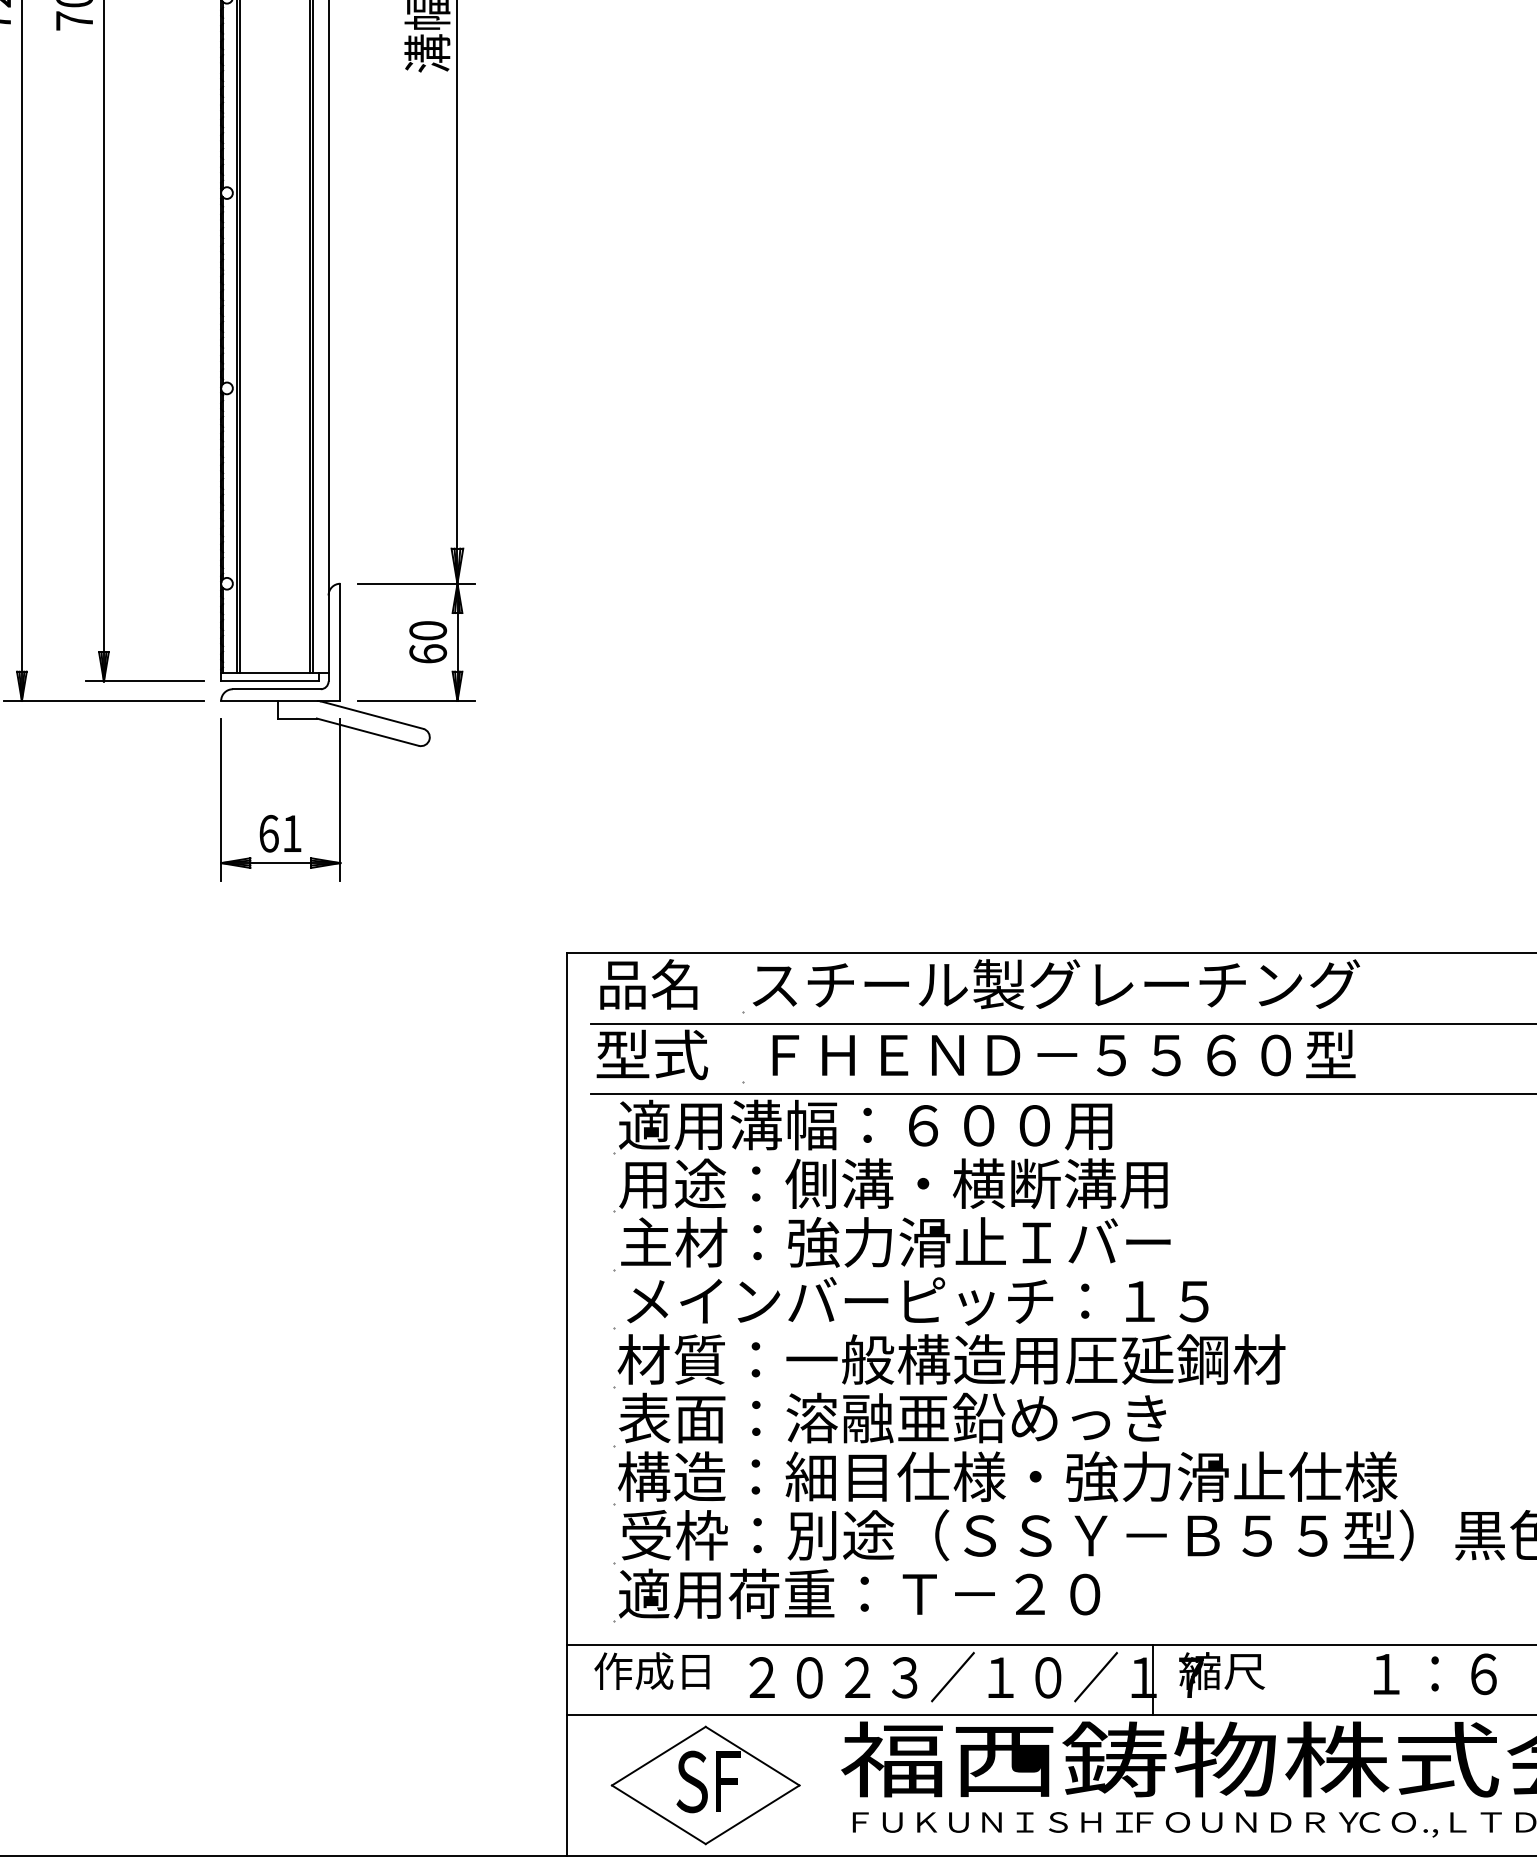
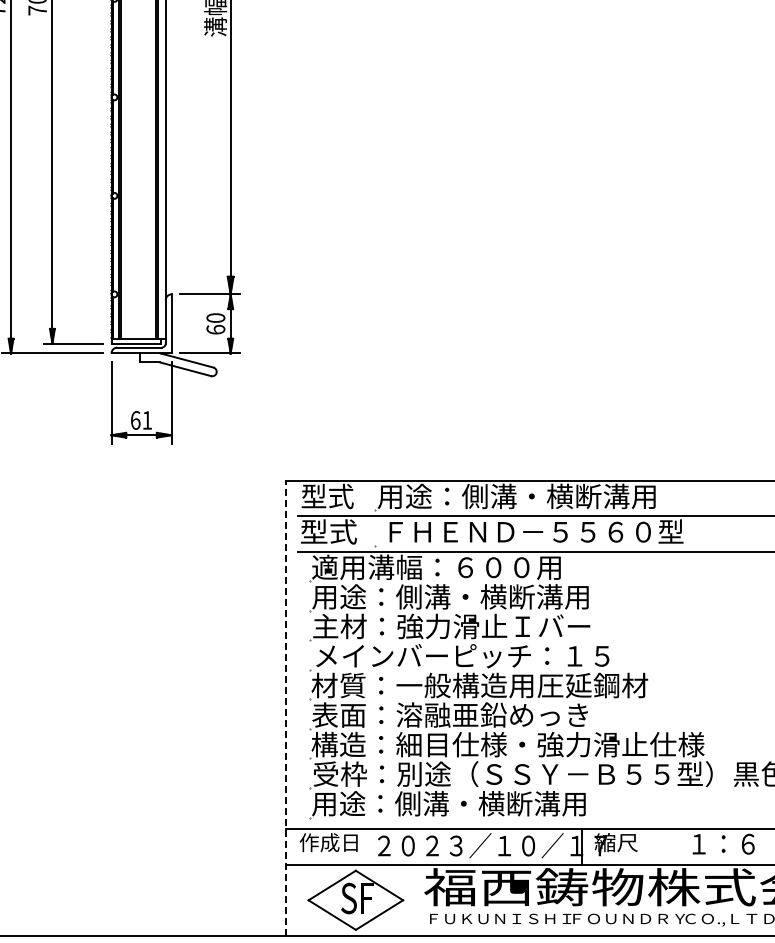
text: (649, 984) -> (327, 496), 品名 -> 型式
text: (1054, 984) -> (531, 496), スチール製グレーチング -> 用途：側溝・横断溝用
line: (568, 1405) -> (286, 708), solid -> dashed
text: (889, 1593) -> (448, 803), 適用荷重：Ｔ－２０ -> 用途：側溝・横断溝用

